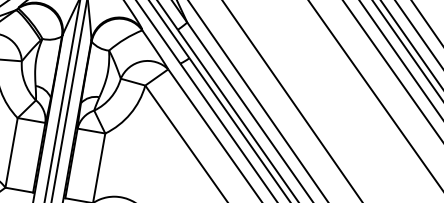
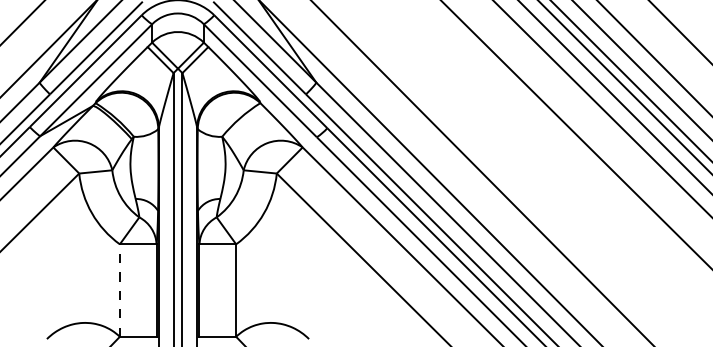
line: (11, 152) -> (119, 290), solid -> dashed

